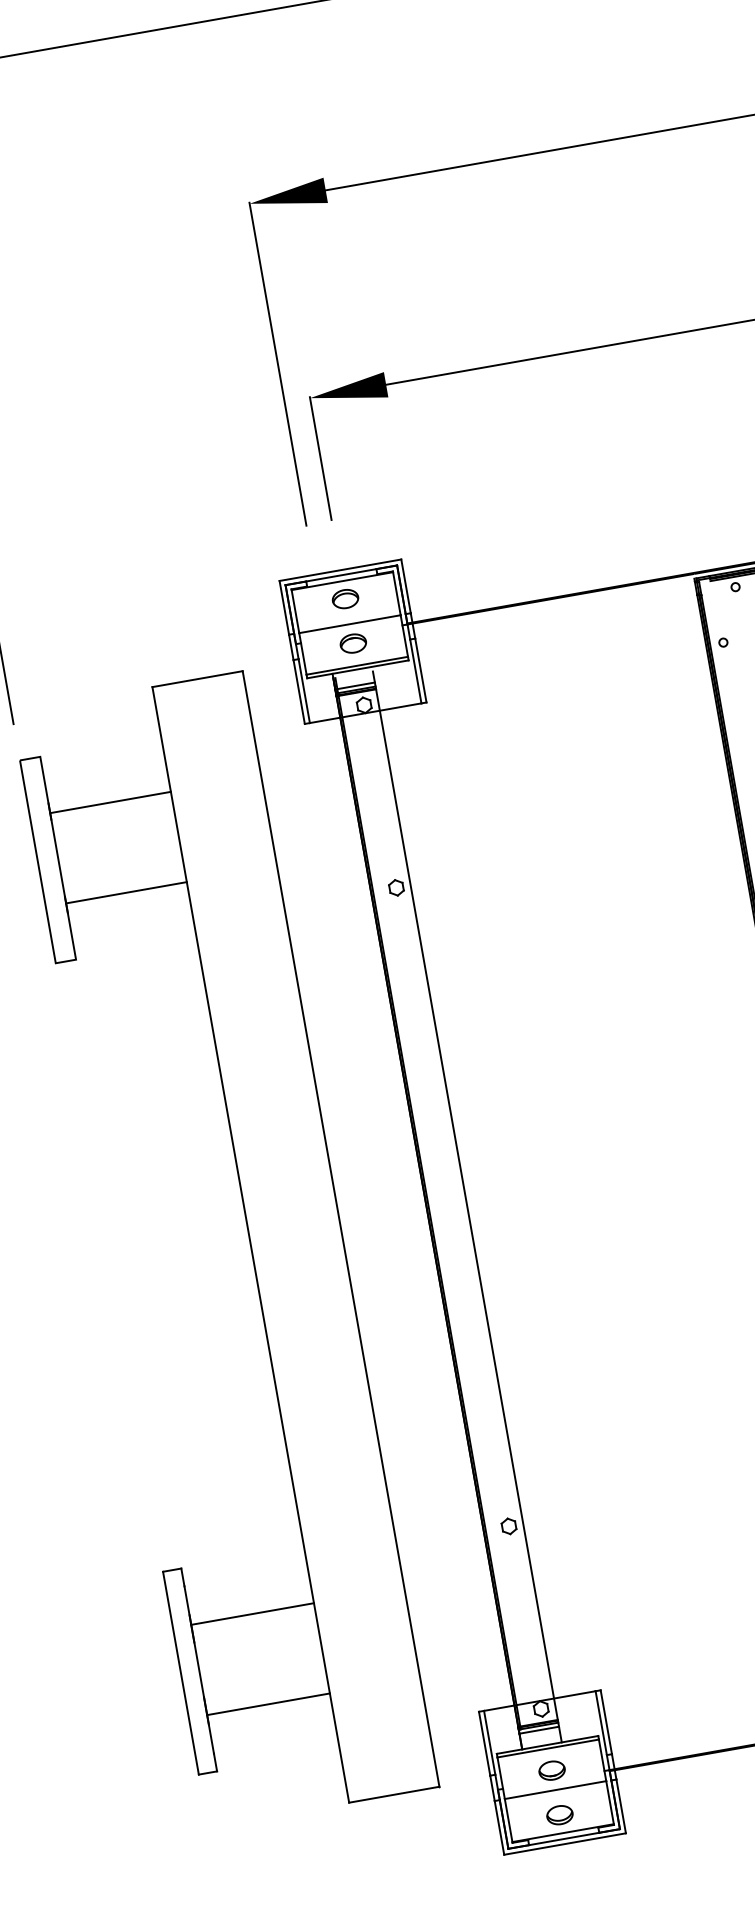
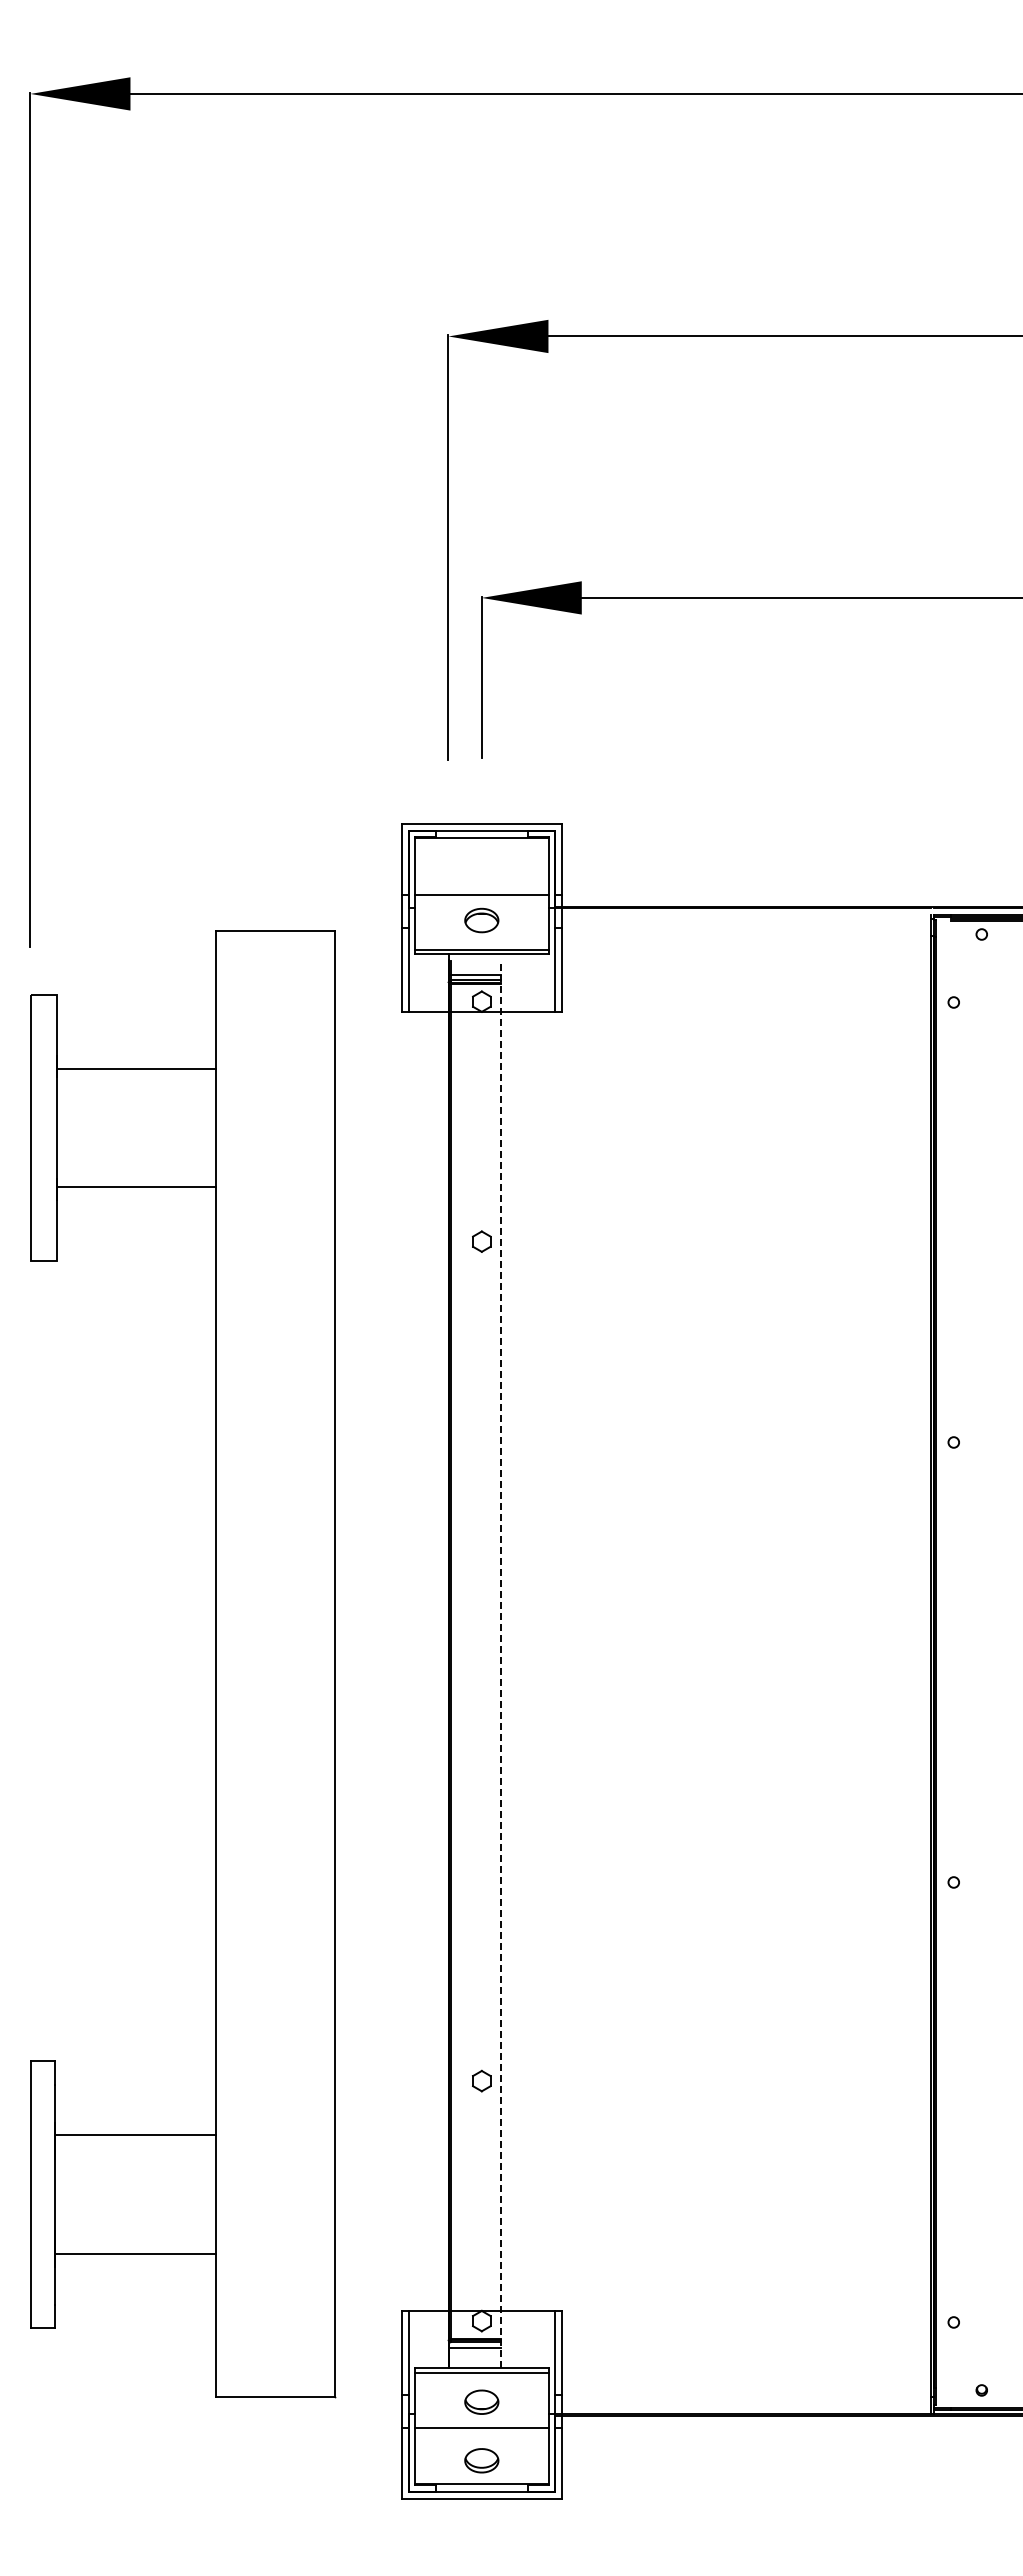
part: (345, 598) -> (481, 861), removed
line: (467, 1206) -> (500, 1664), solid -> dashed

